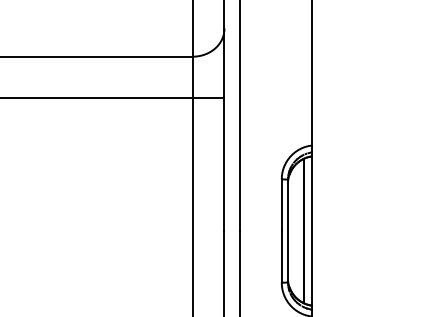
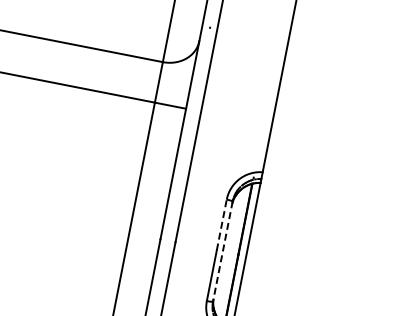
line: (281, 205) -> (221, 225), solid -> dashed
line: (287, 231) -> (222, 251), solid -> dashed

